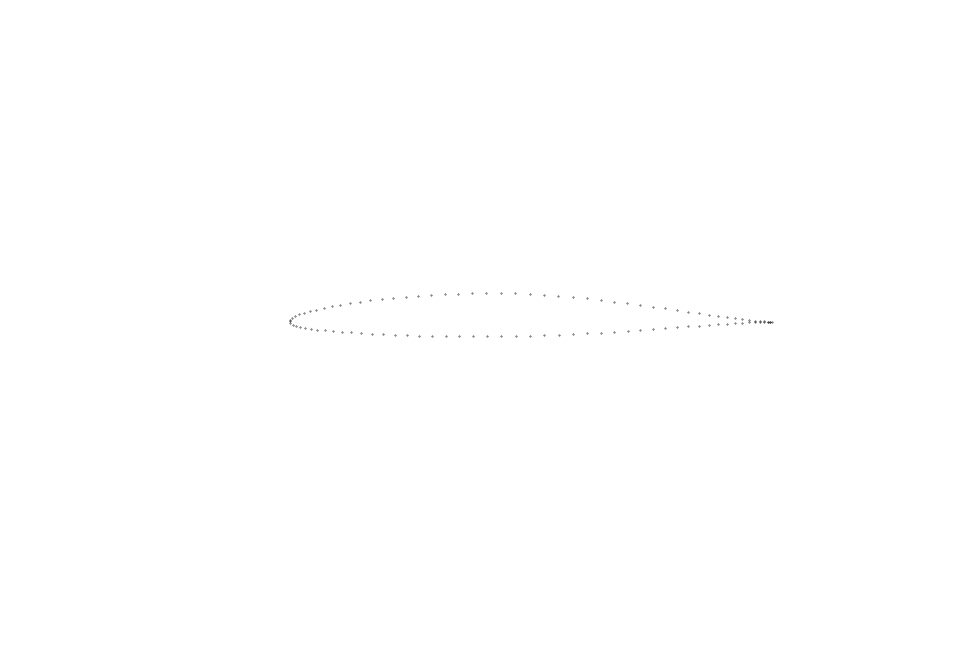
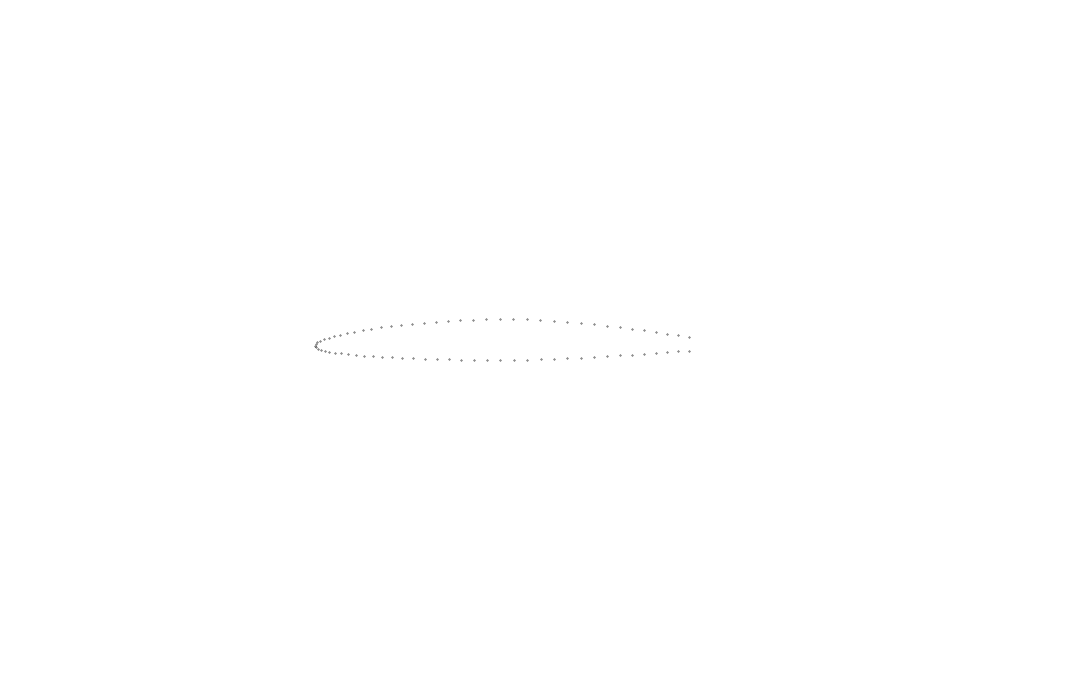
part: (735, 320) -> (733, 344), removed

